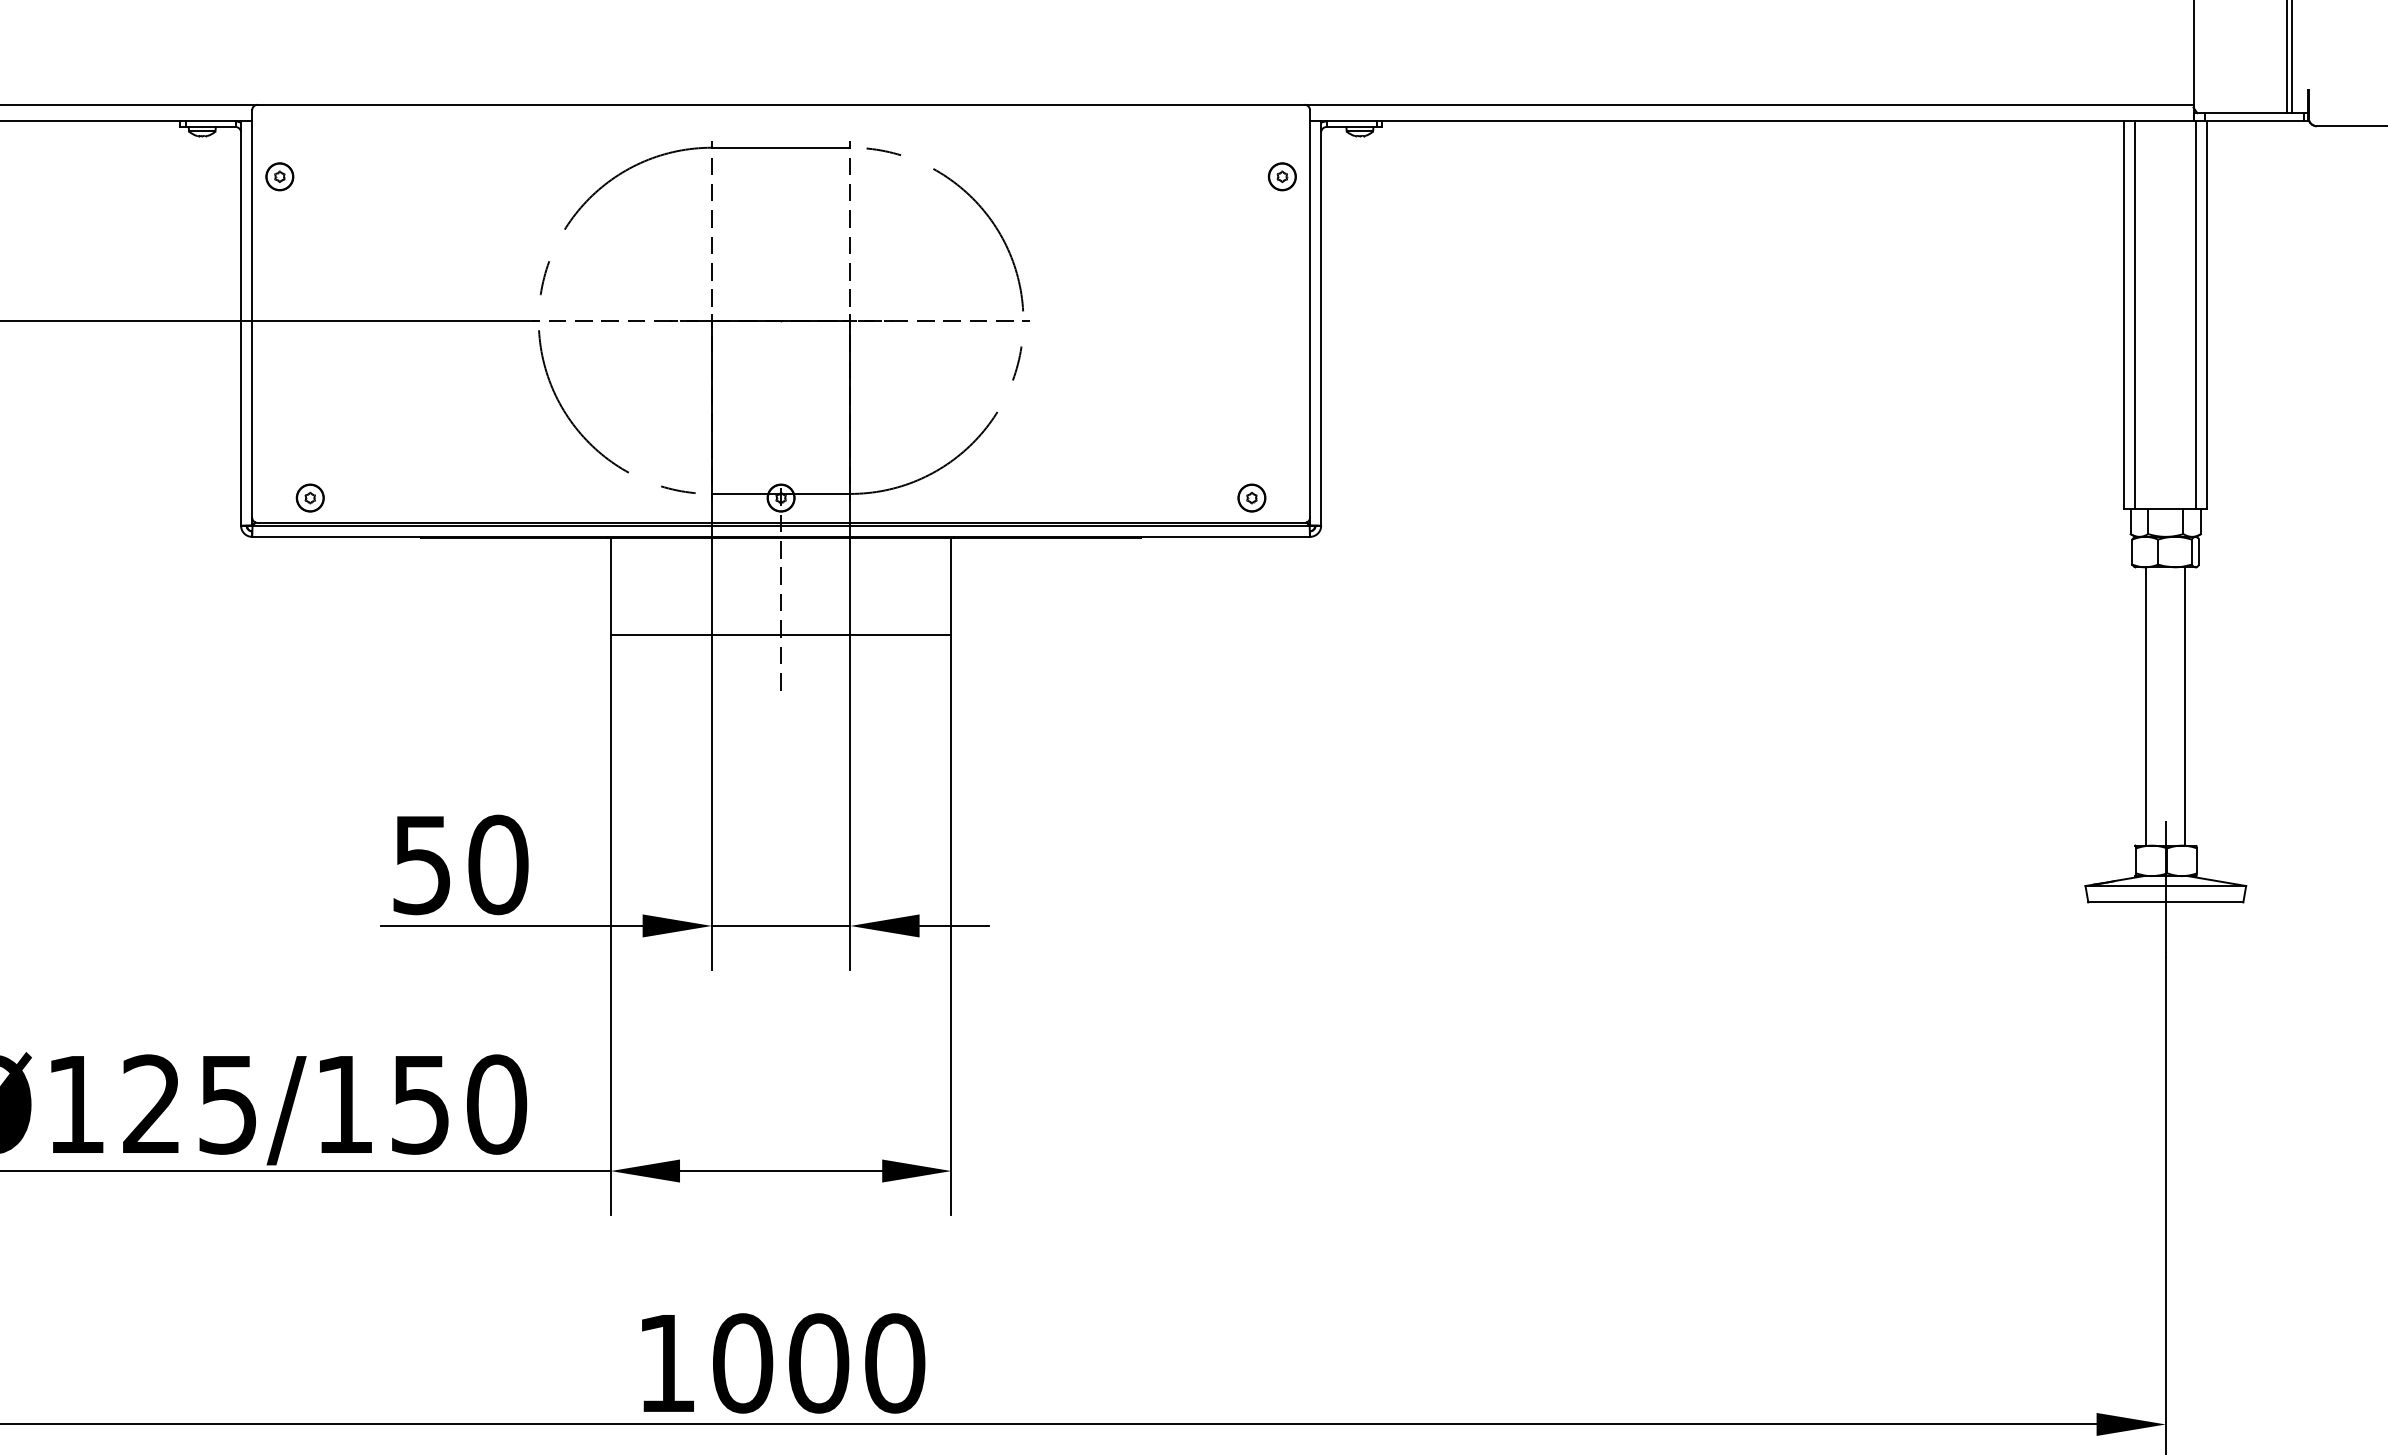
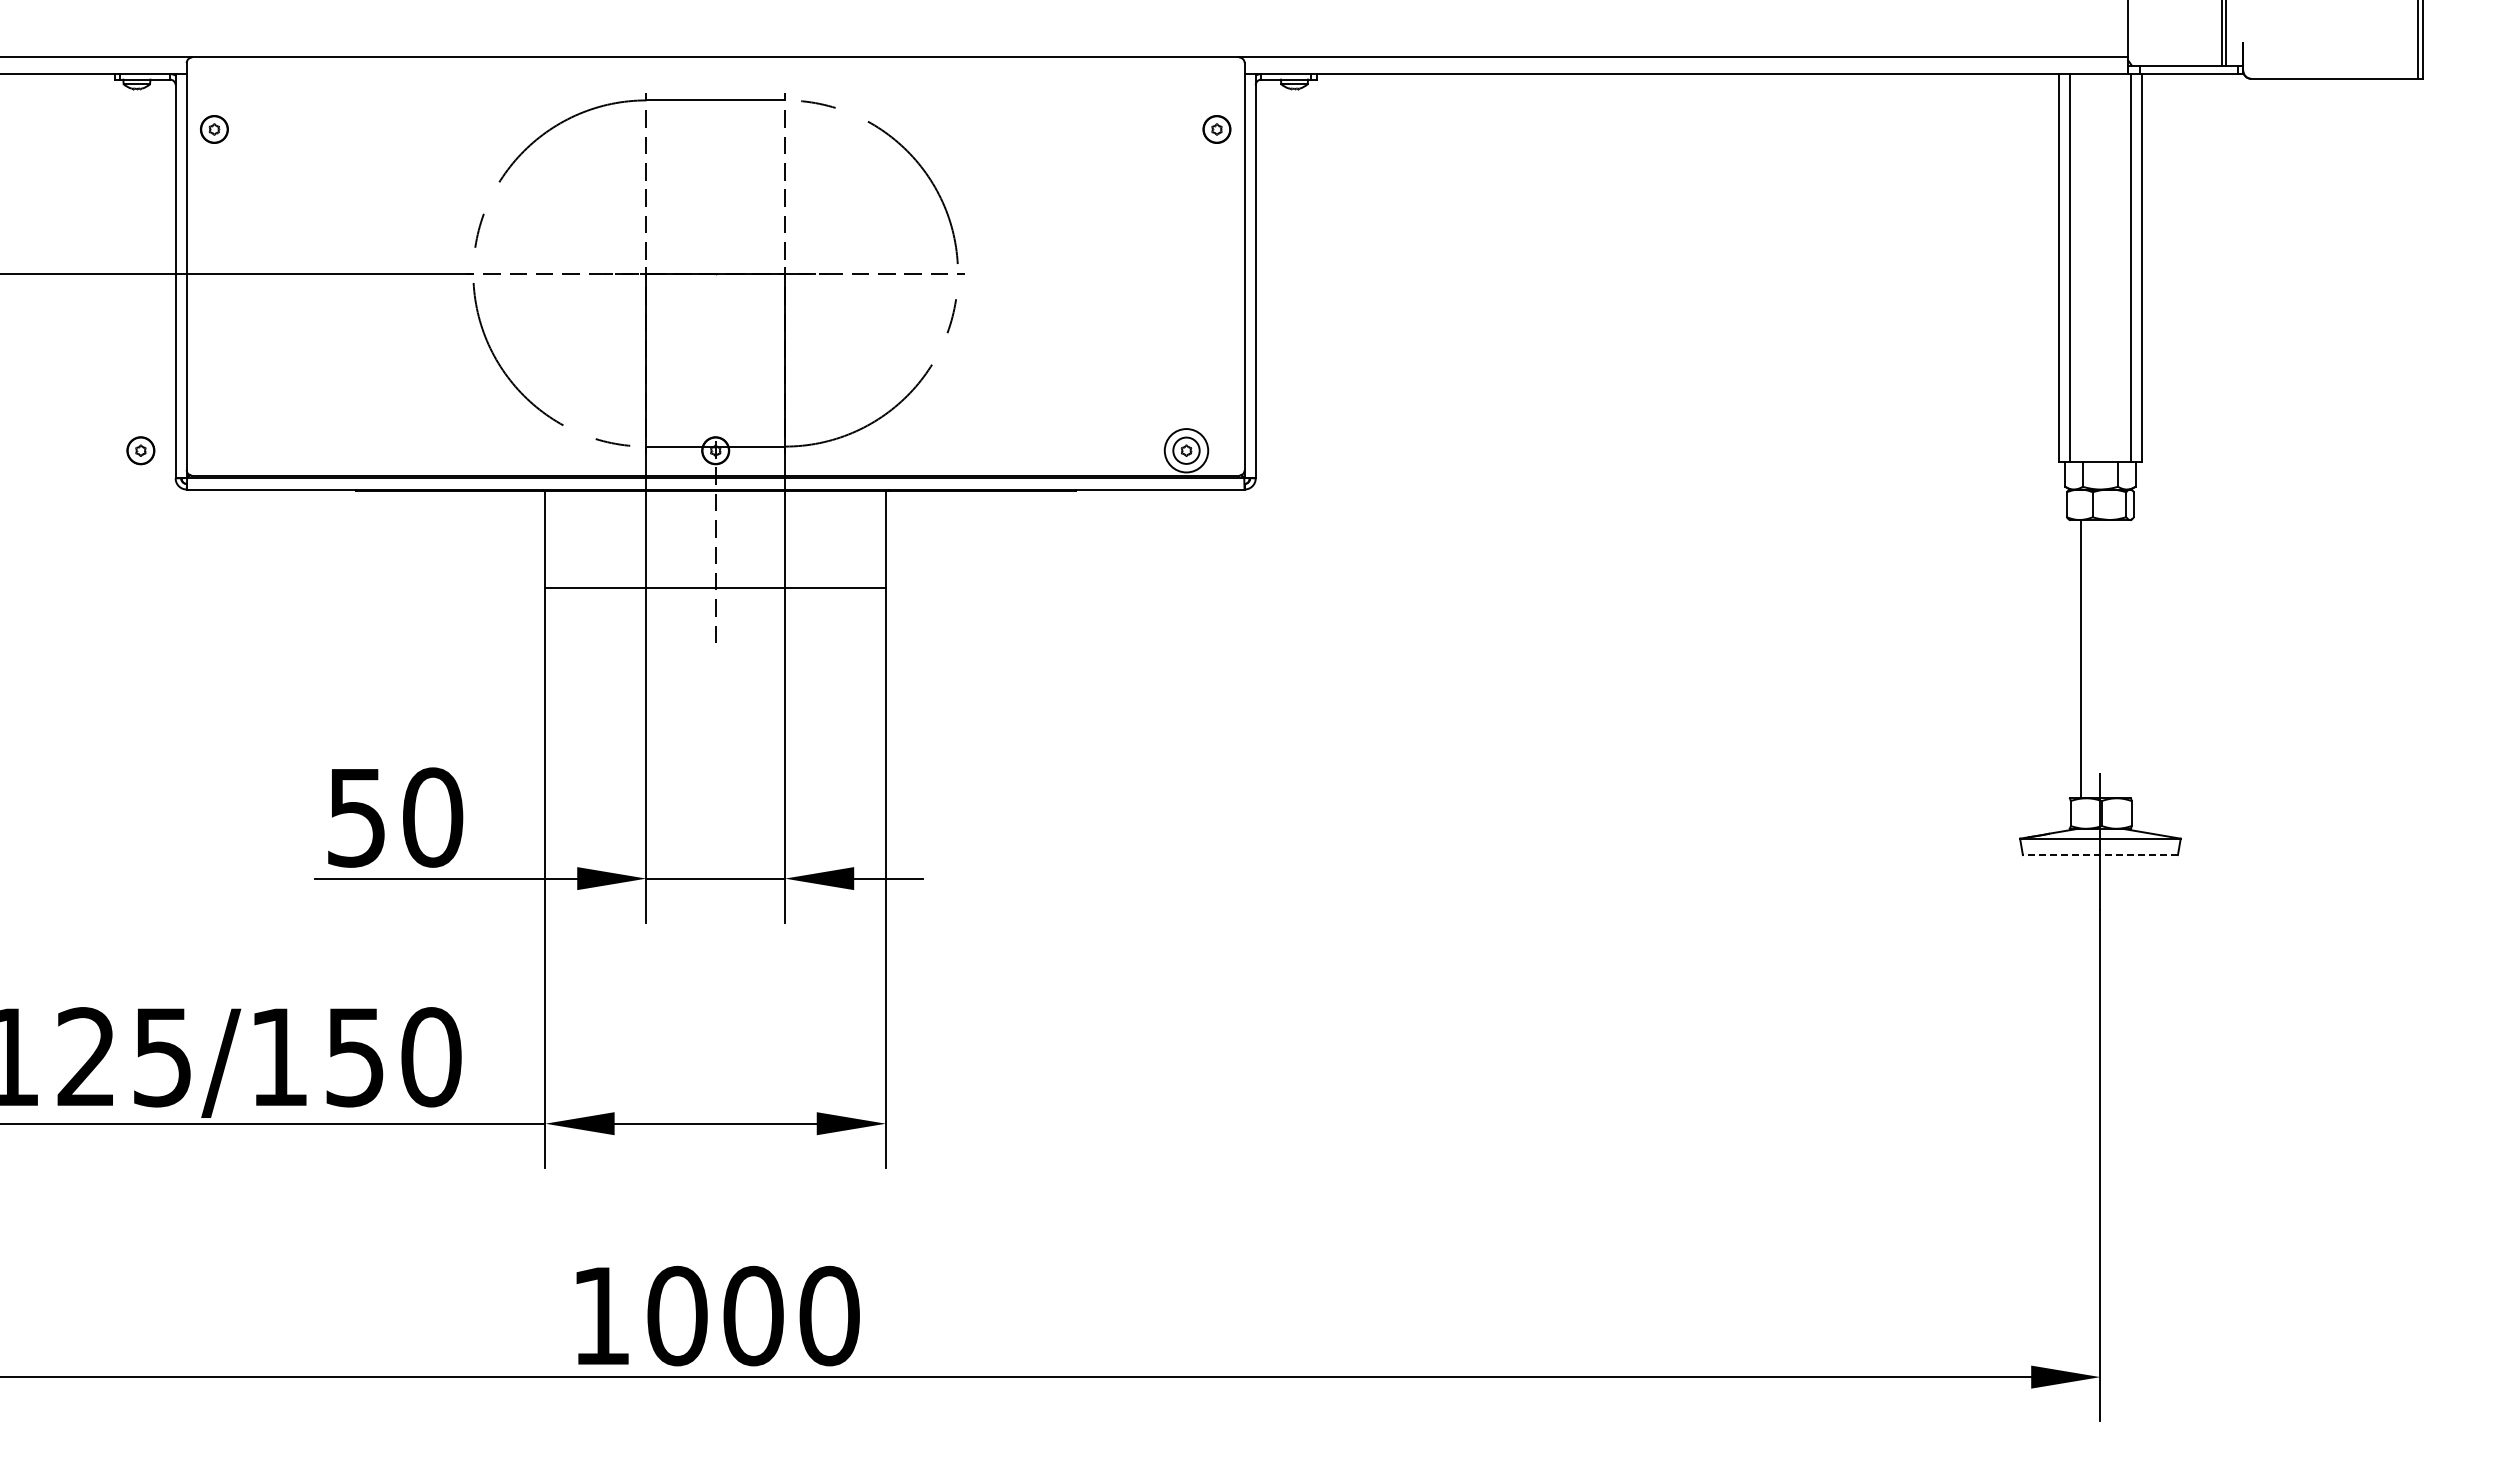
part: (309, 497) -> (140, 450), moved
circle: (1251, 497) -> (1186, 450), size x1.6
line: (2184, 705) -> (2119, 658), removed
line: (2164, 902) -> (2099, 855), solid -> dashed

